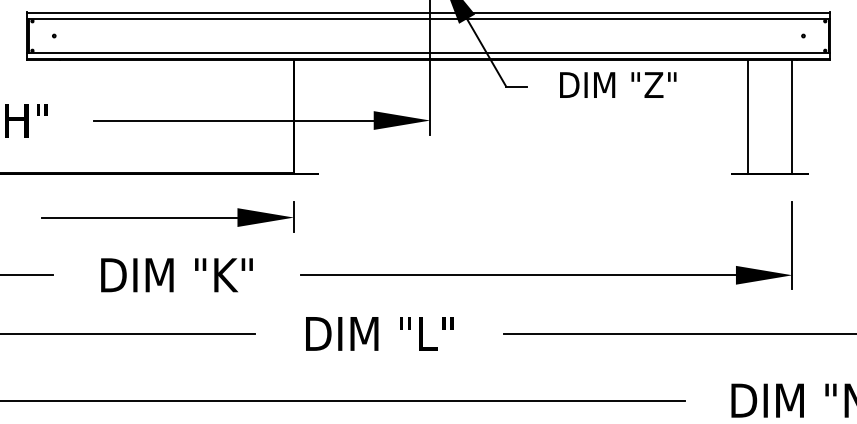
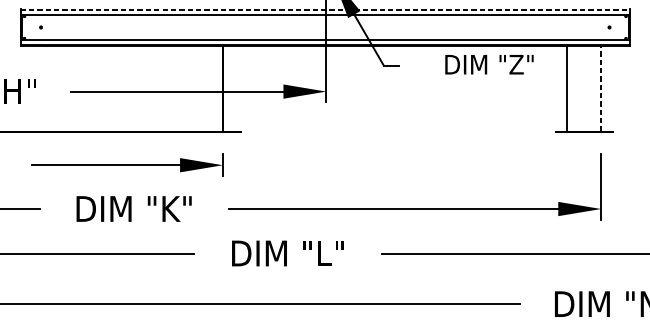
line: (428, 13) -> (325, 10), solid -> dashed
text: (618, 84) -> (489, 64), moved
line: (792, 116) -> (601, 88), solid -> dashed

